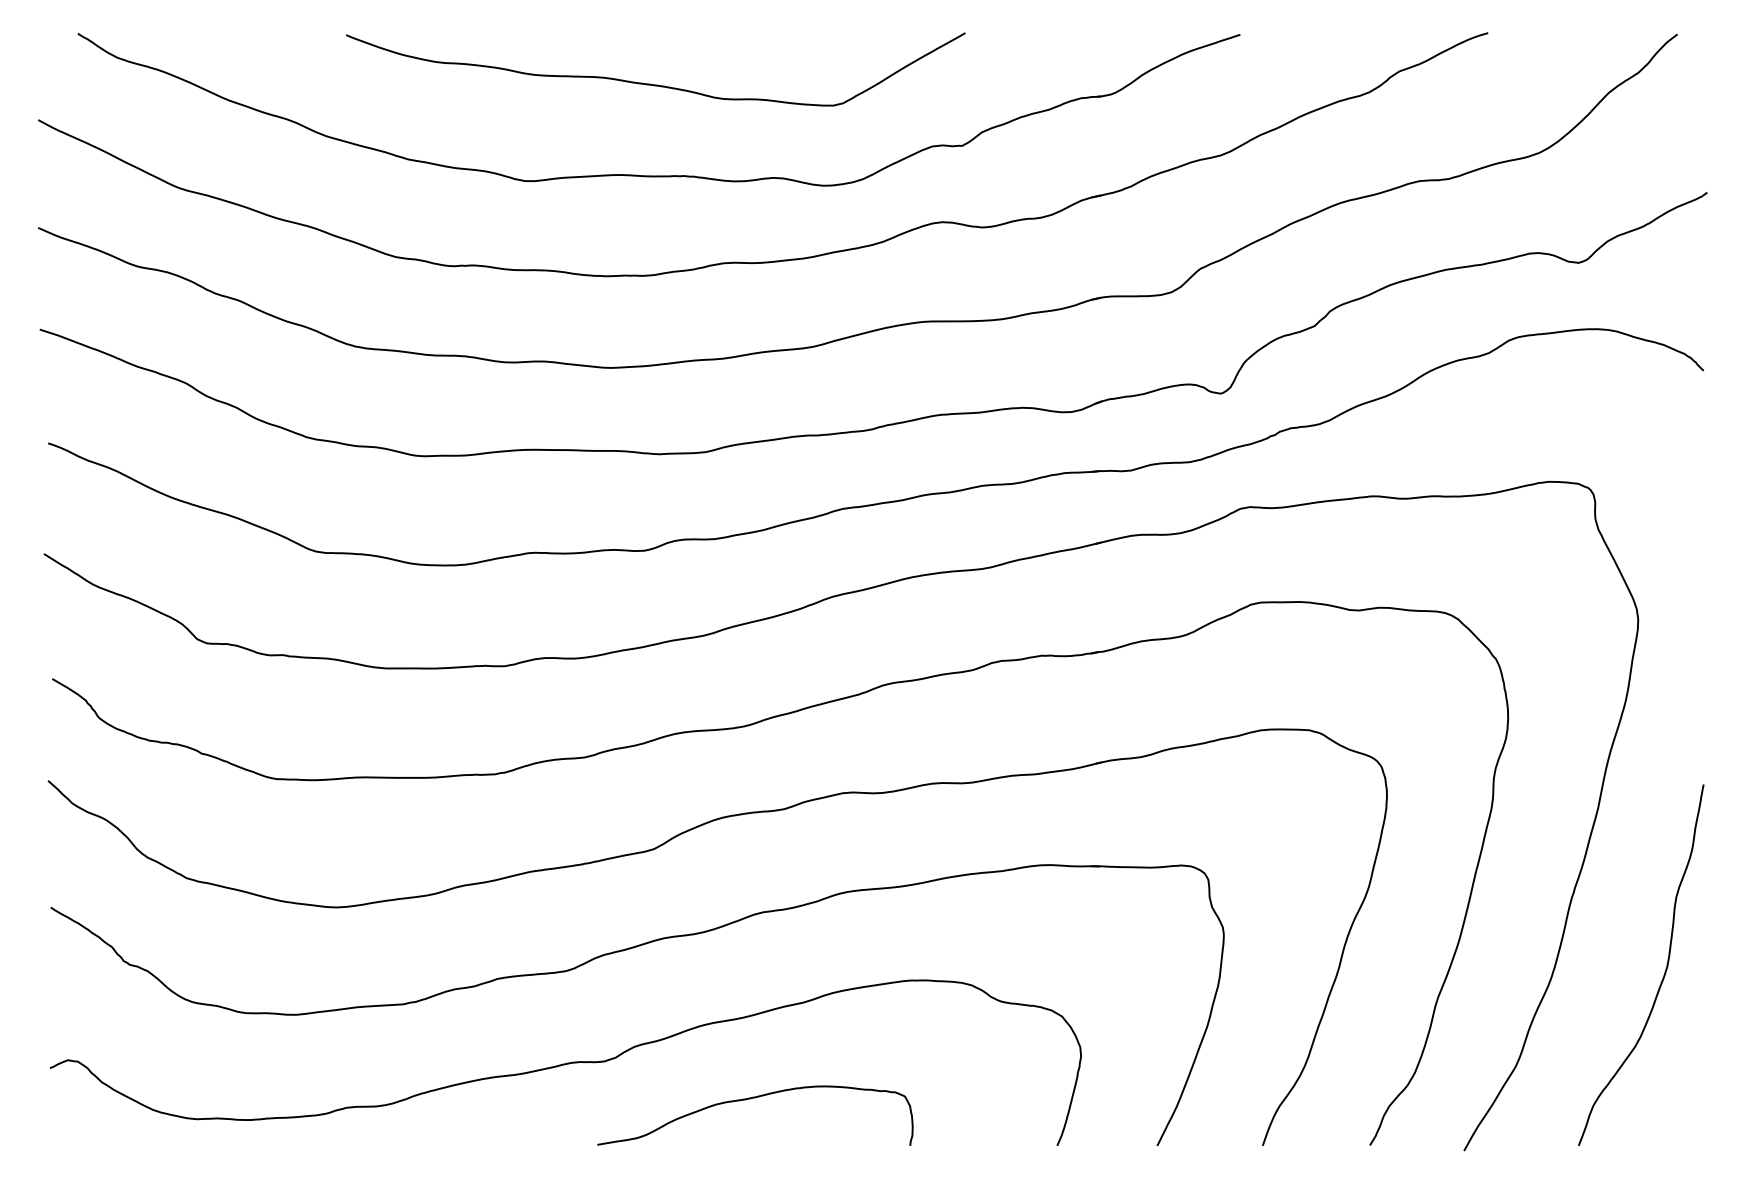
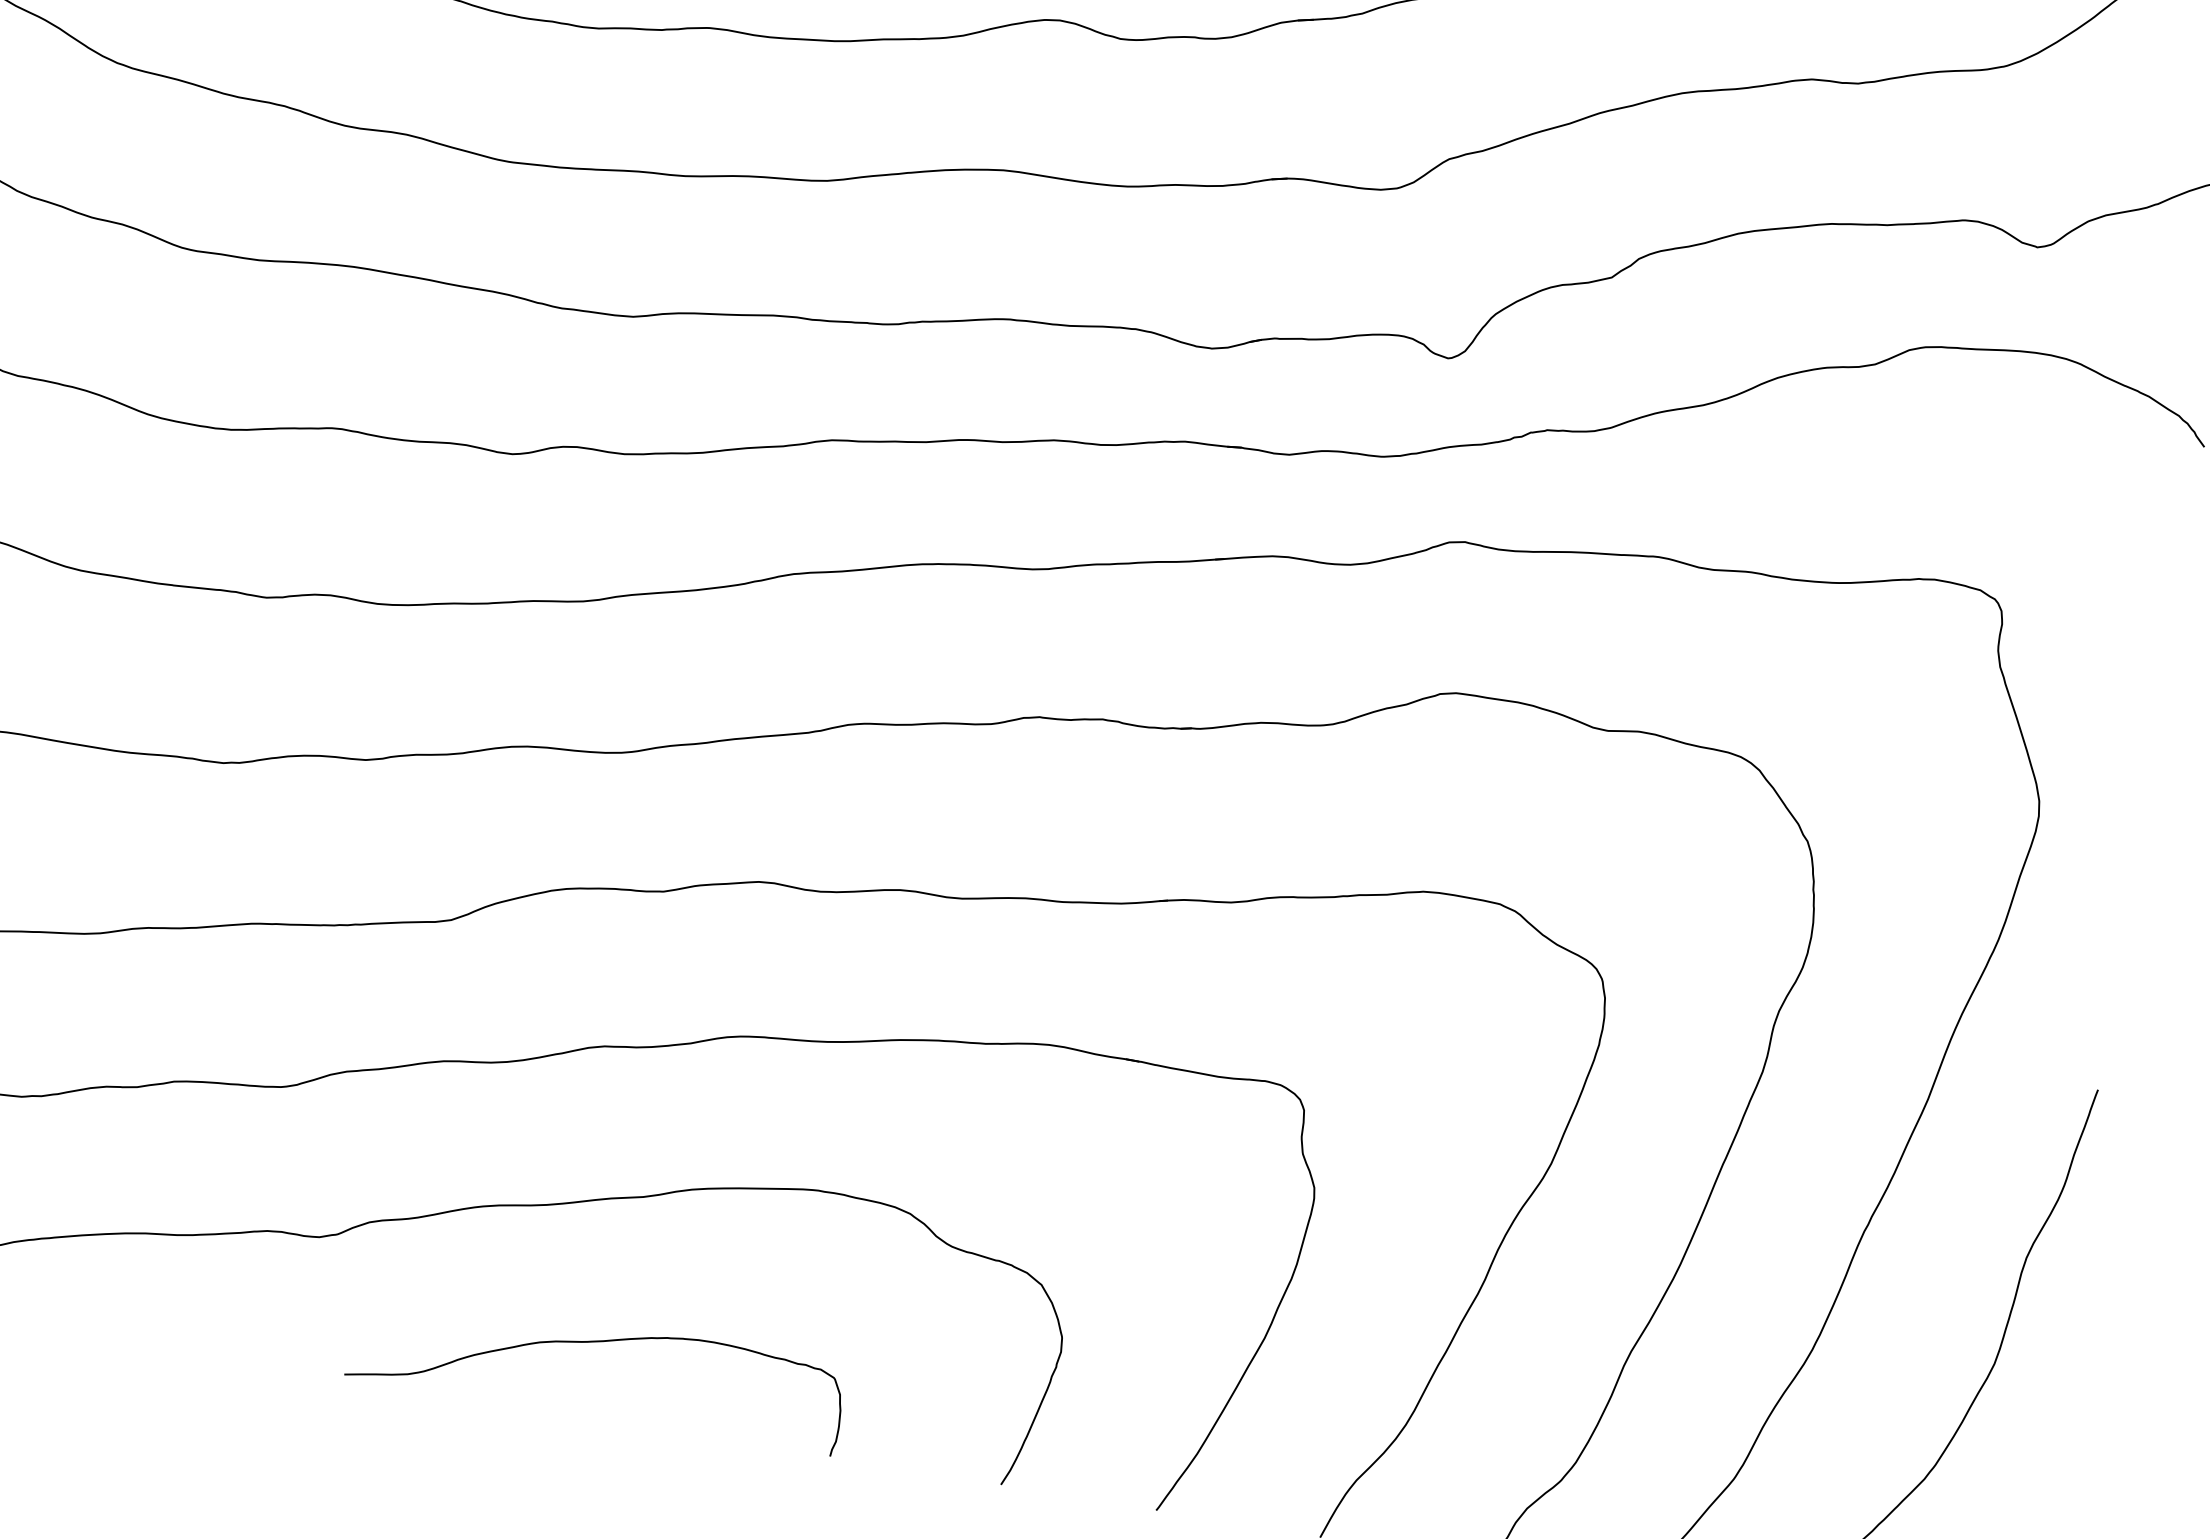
curve: (750, 1099) -> (593, 1343), moved

